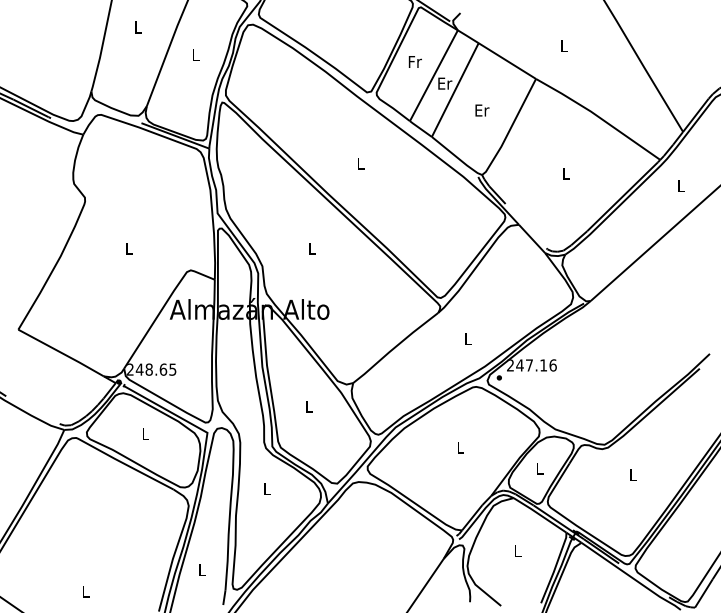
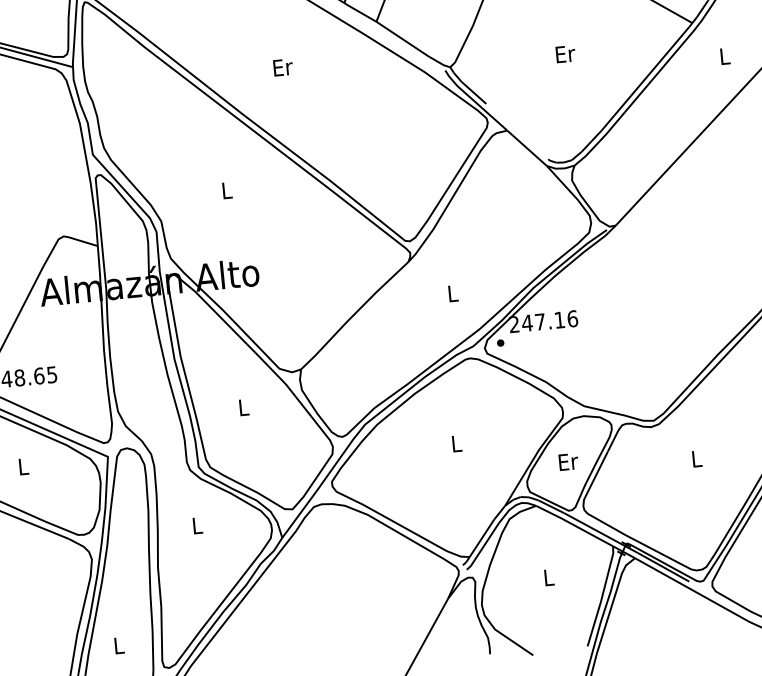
text: (361, 163) -> (283, 67), L -> Er
text: (566, 173) -> (565, 54), L -> Er
text: (540, 468) -> (568, 461), L -> Er

